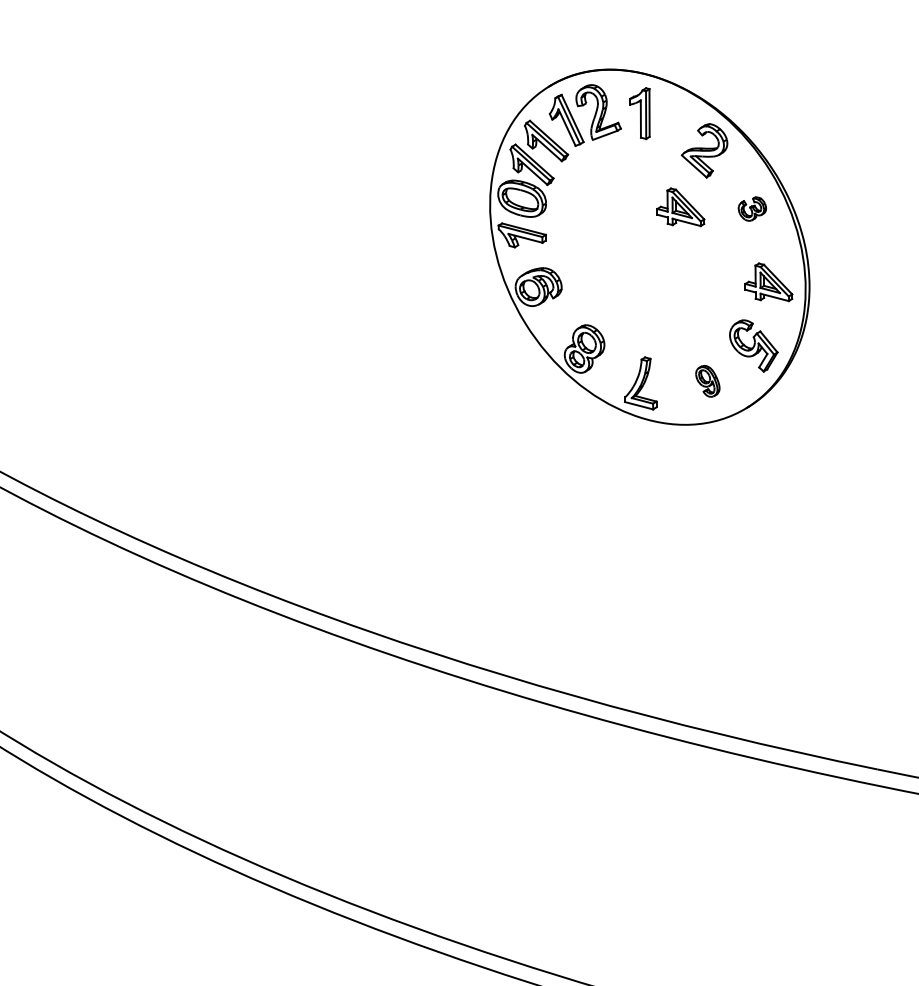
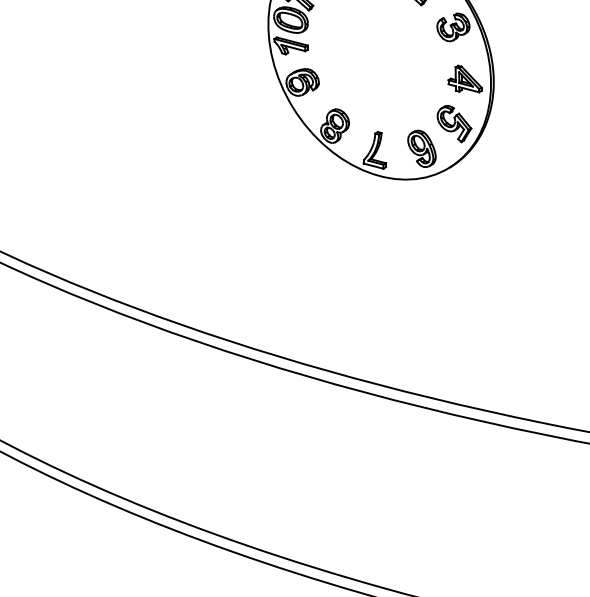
part: (680, 207) -> (402, 26), removed
part: (752, 208) -> (453, 26), size x1.67
part: (707, 381) -> (421, 149), size x1.67

